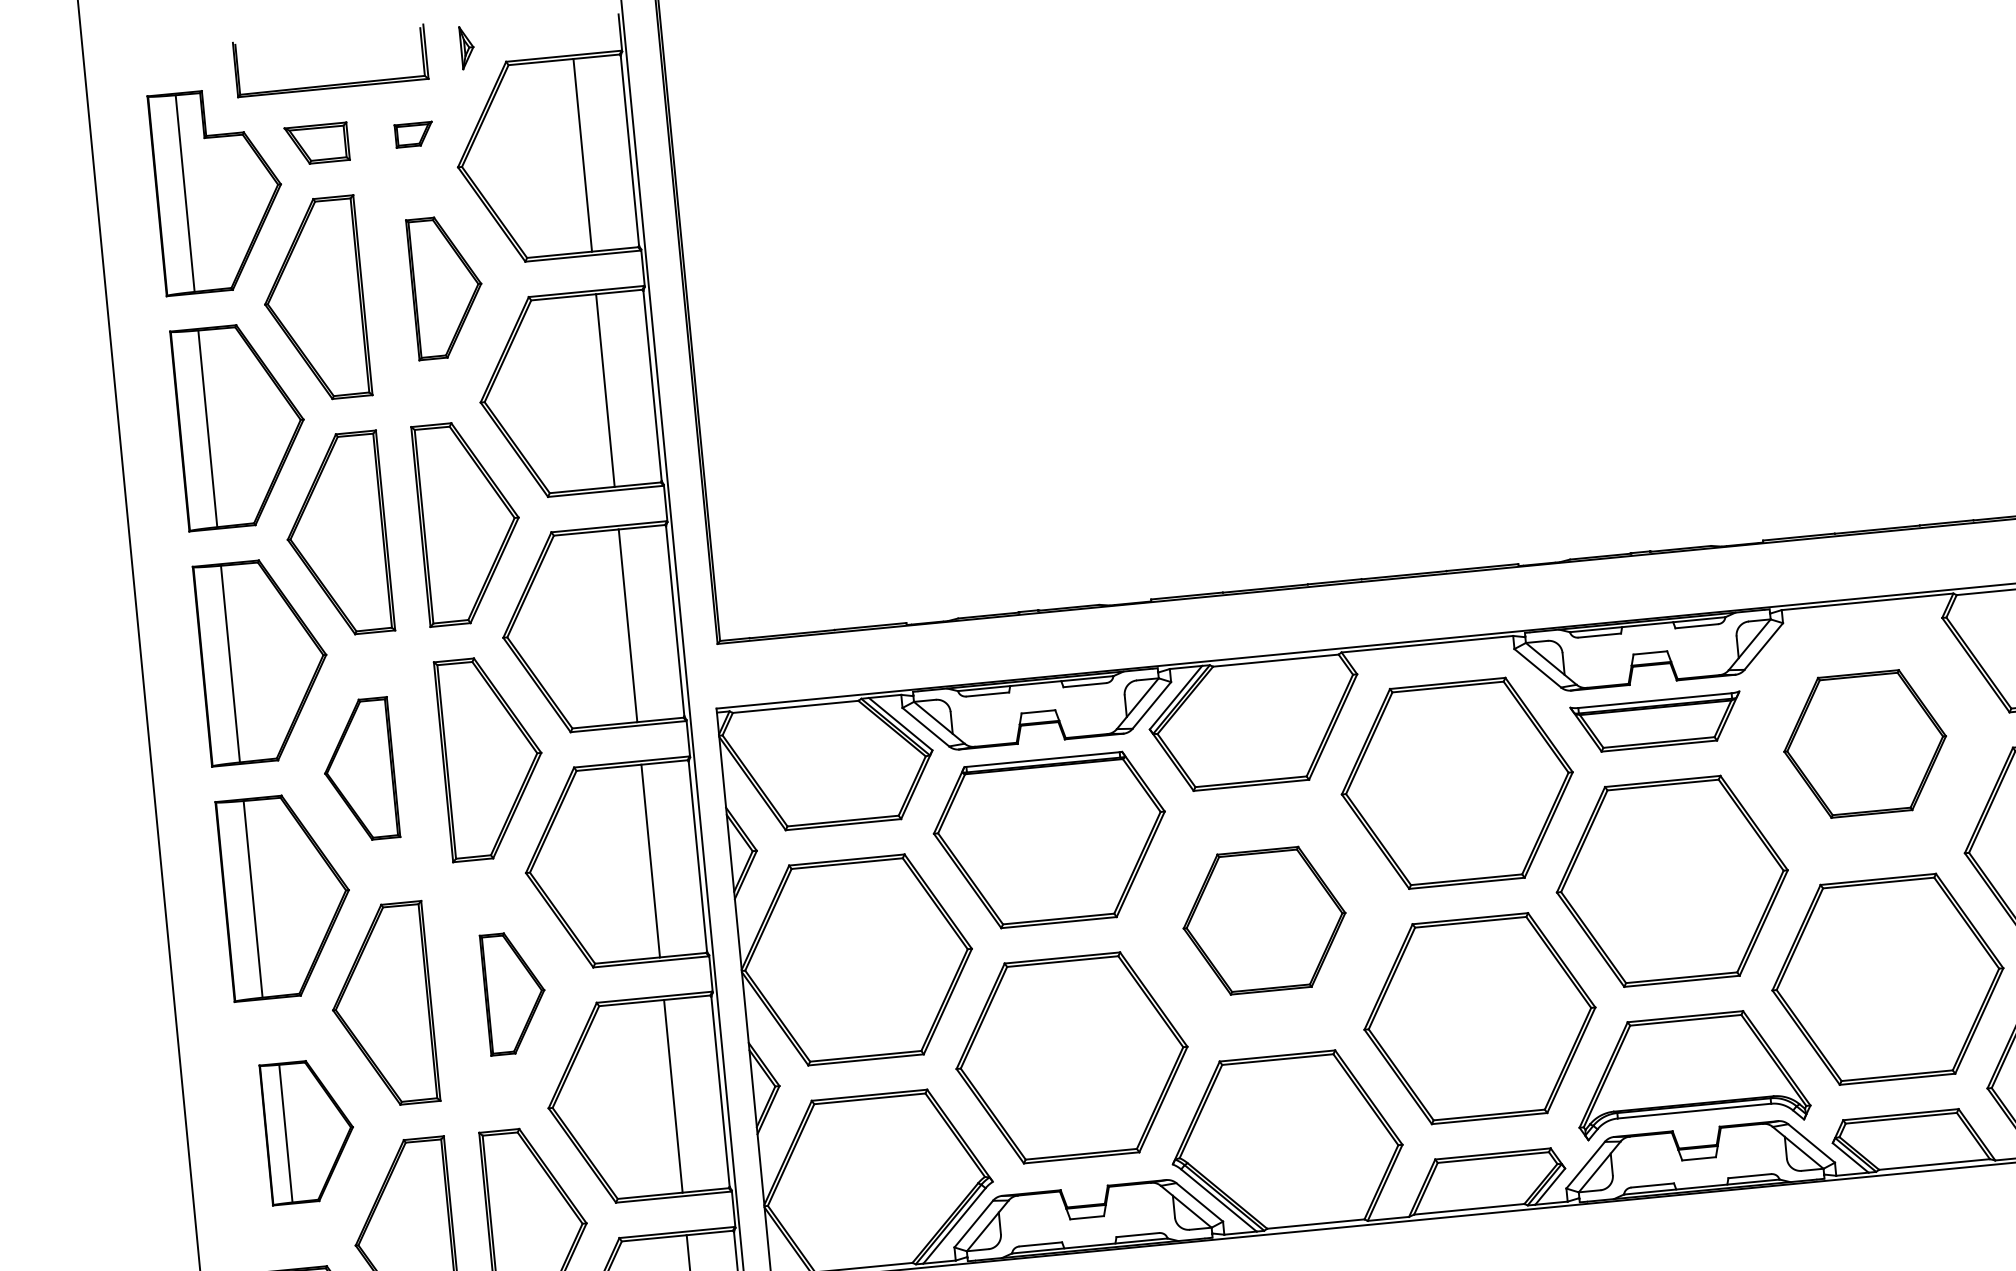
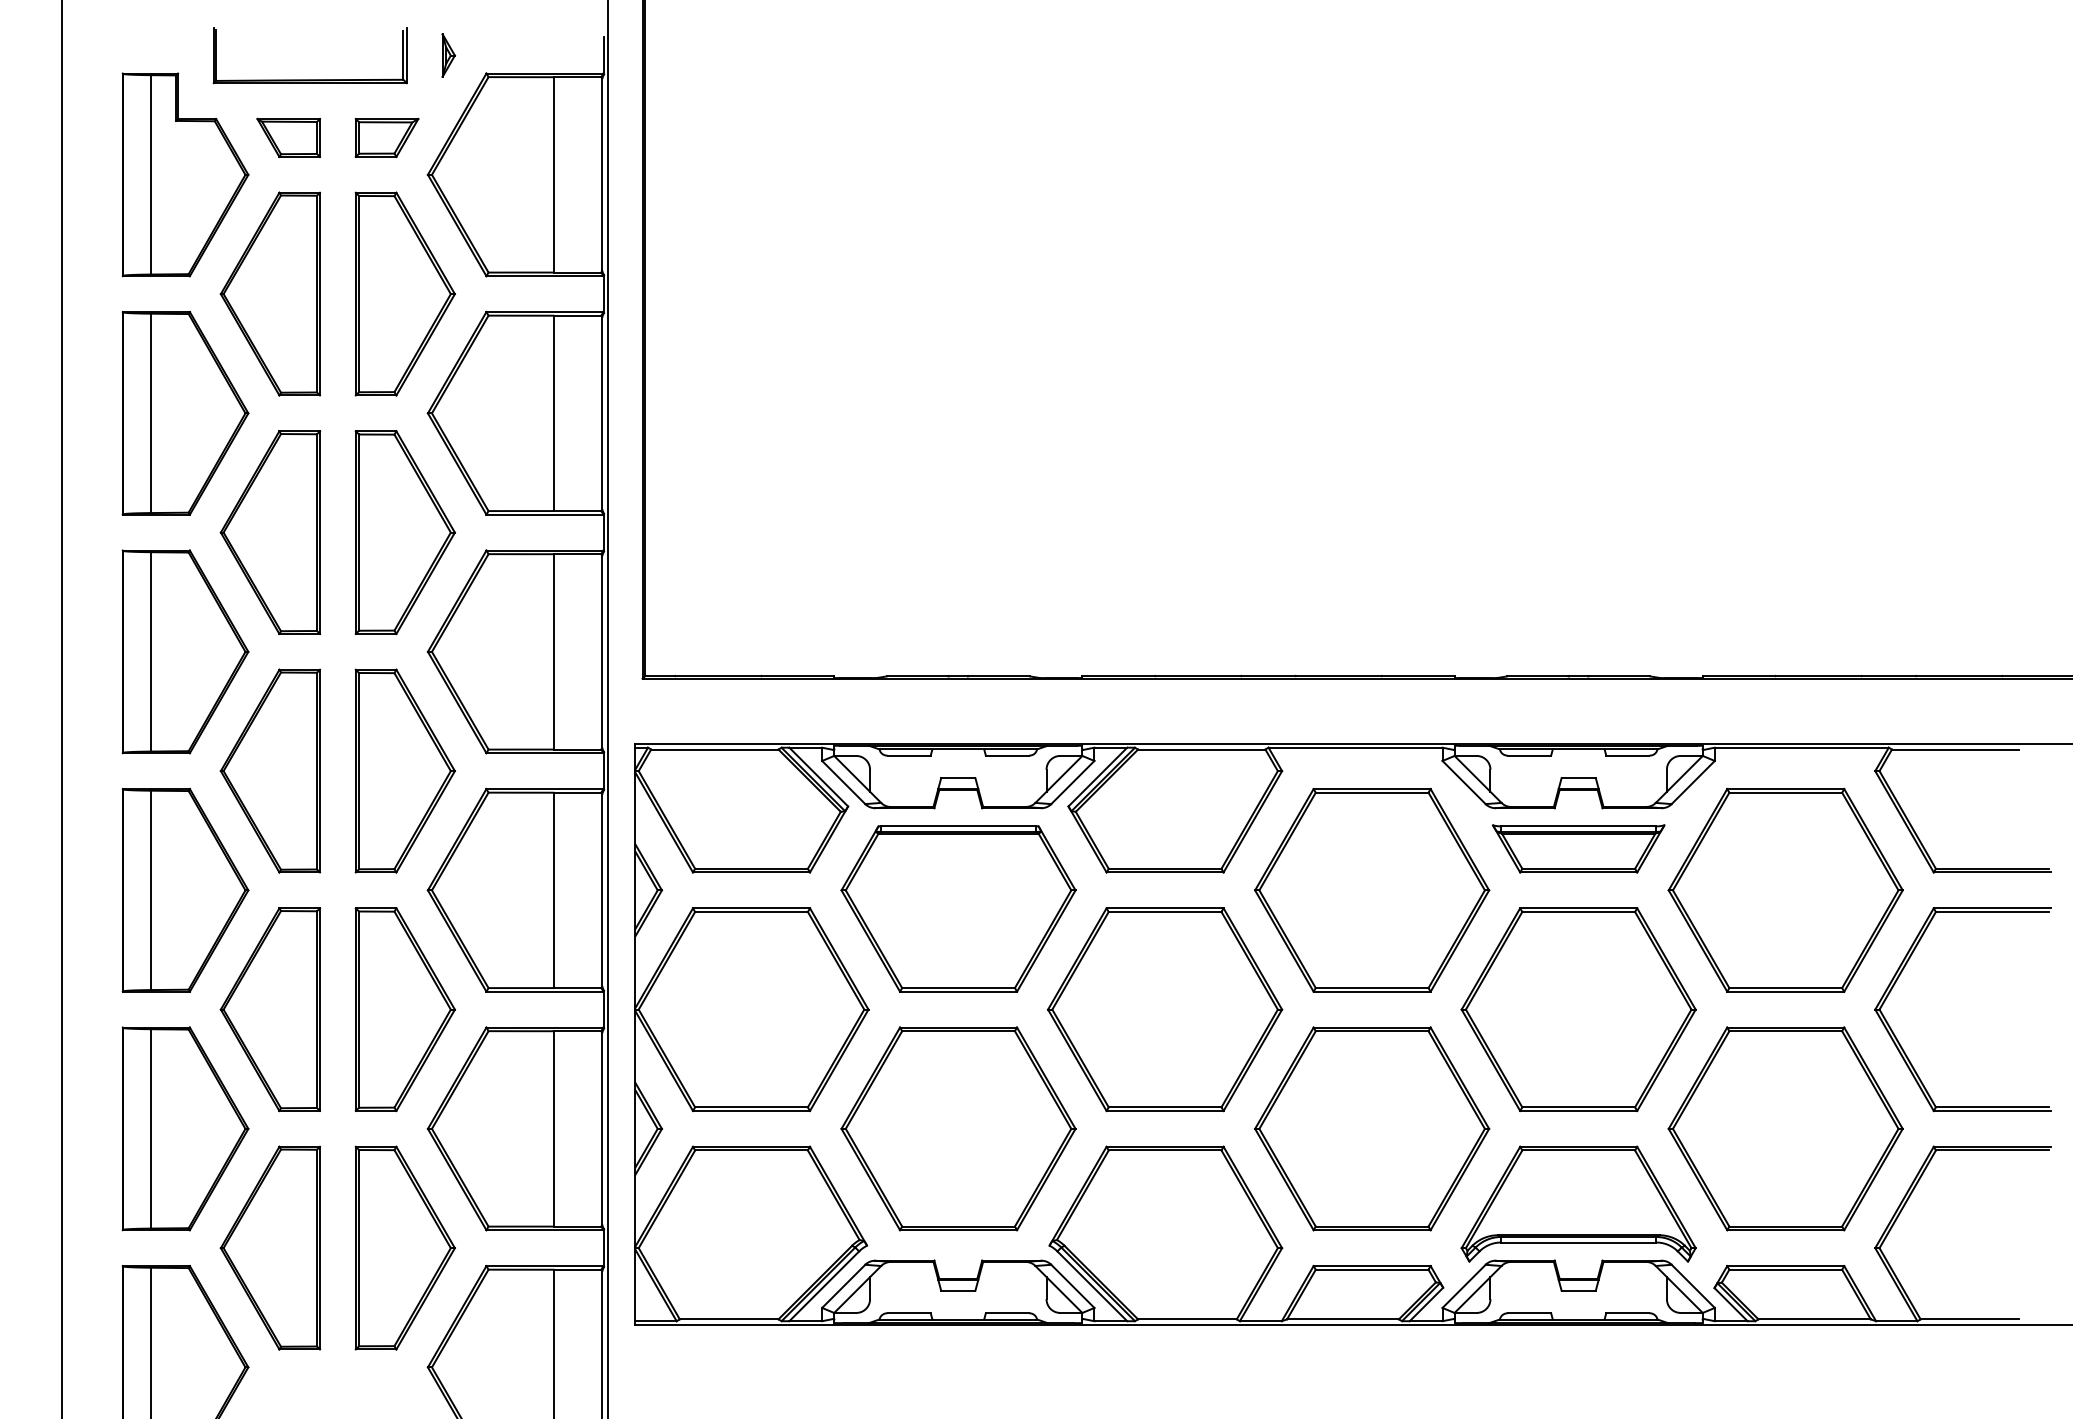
part: (413, 134) -> (386, 137), size x1.67
part: (446, 286) -> (404, 293), size x1.43
part: (1864, 743) -> (1785, 889), size x1.43
part: (359, 769) -> (270, 770), size x1.43
part: (1264, 920) -> (1165, 1009), size x1.43
part: (514, 992) -> (404, 1009), size x1.67
part: (309, 1130) -> (185, 1128), size x1.43

